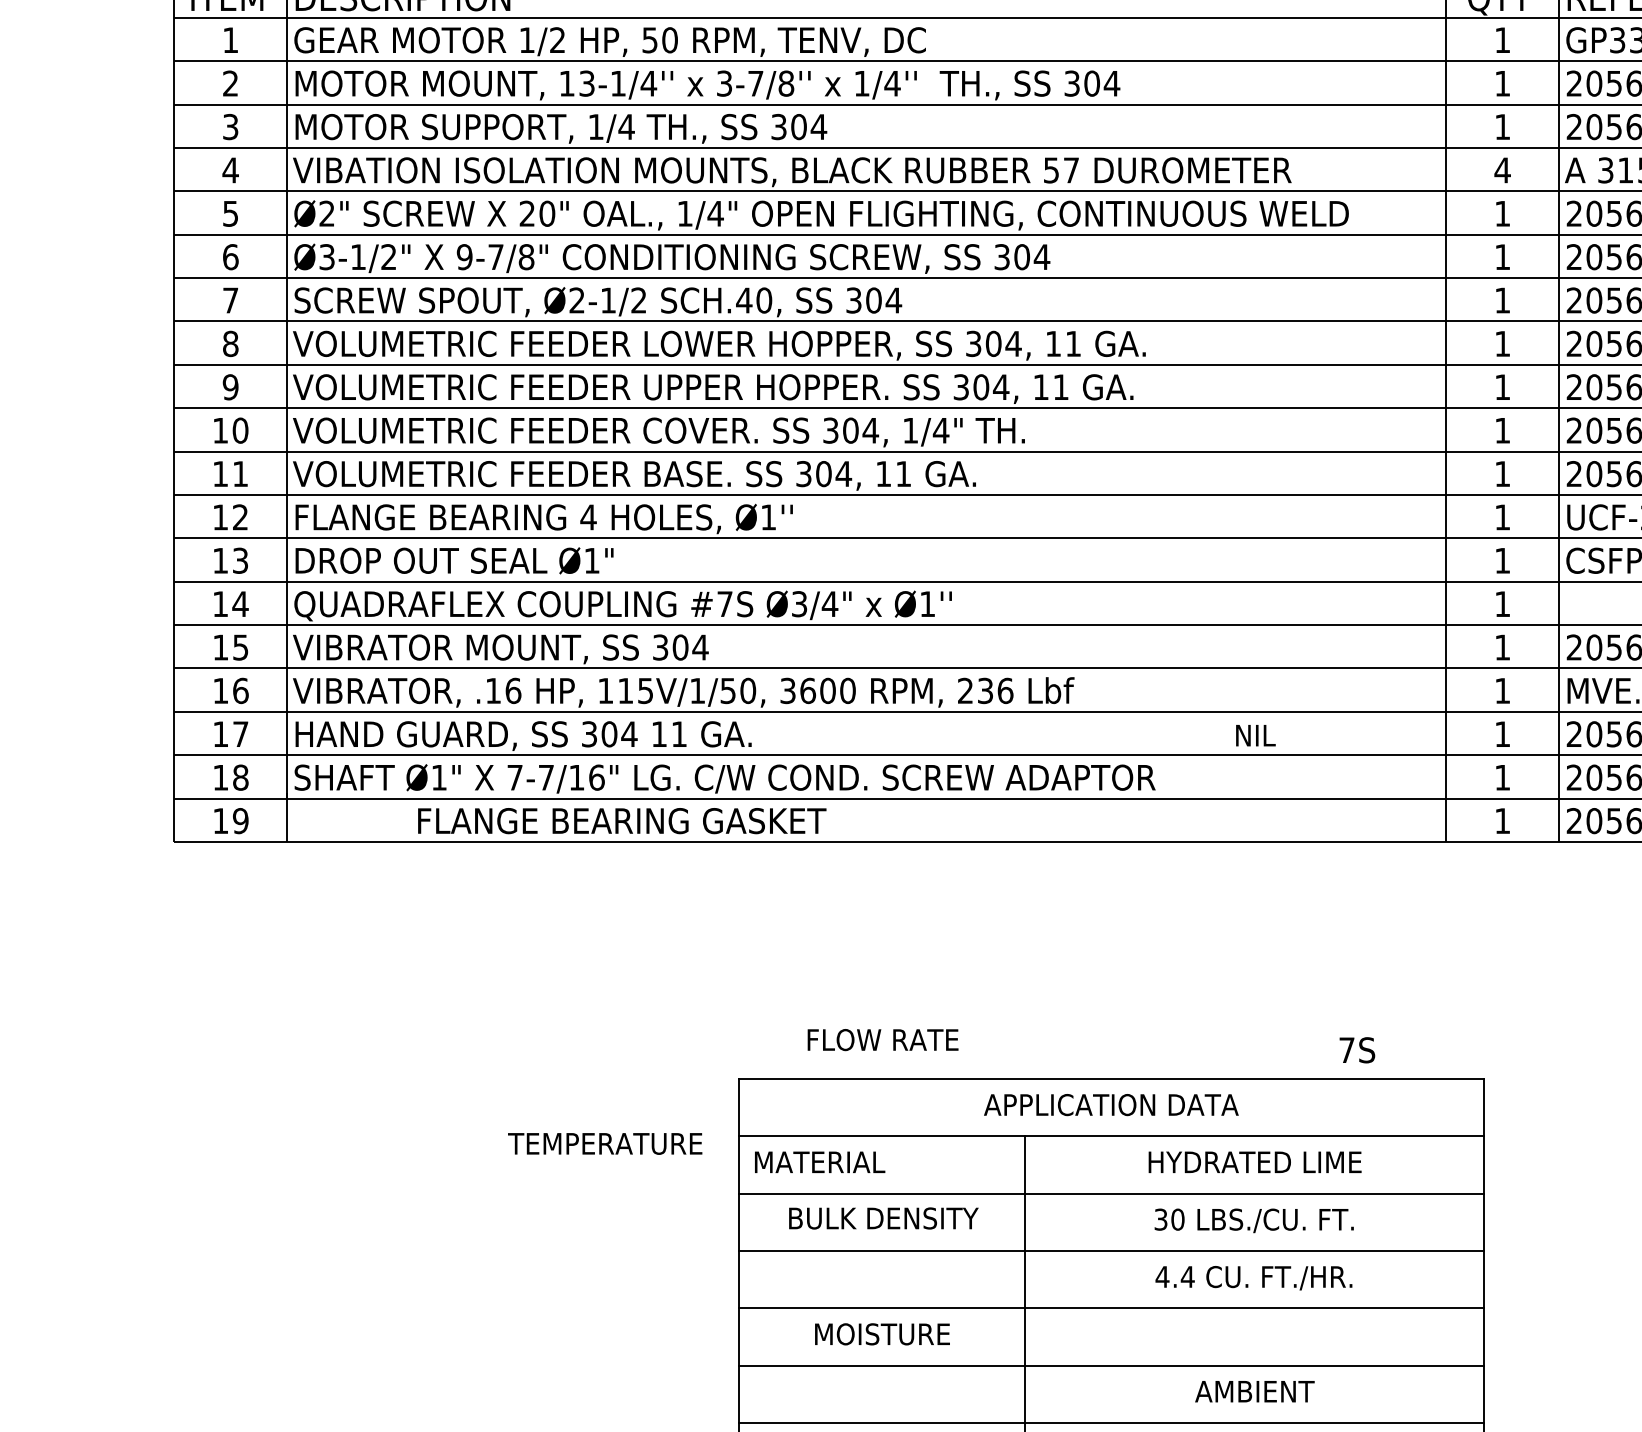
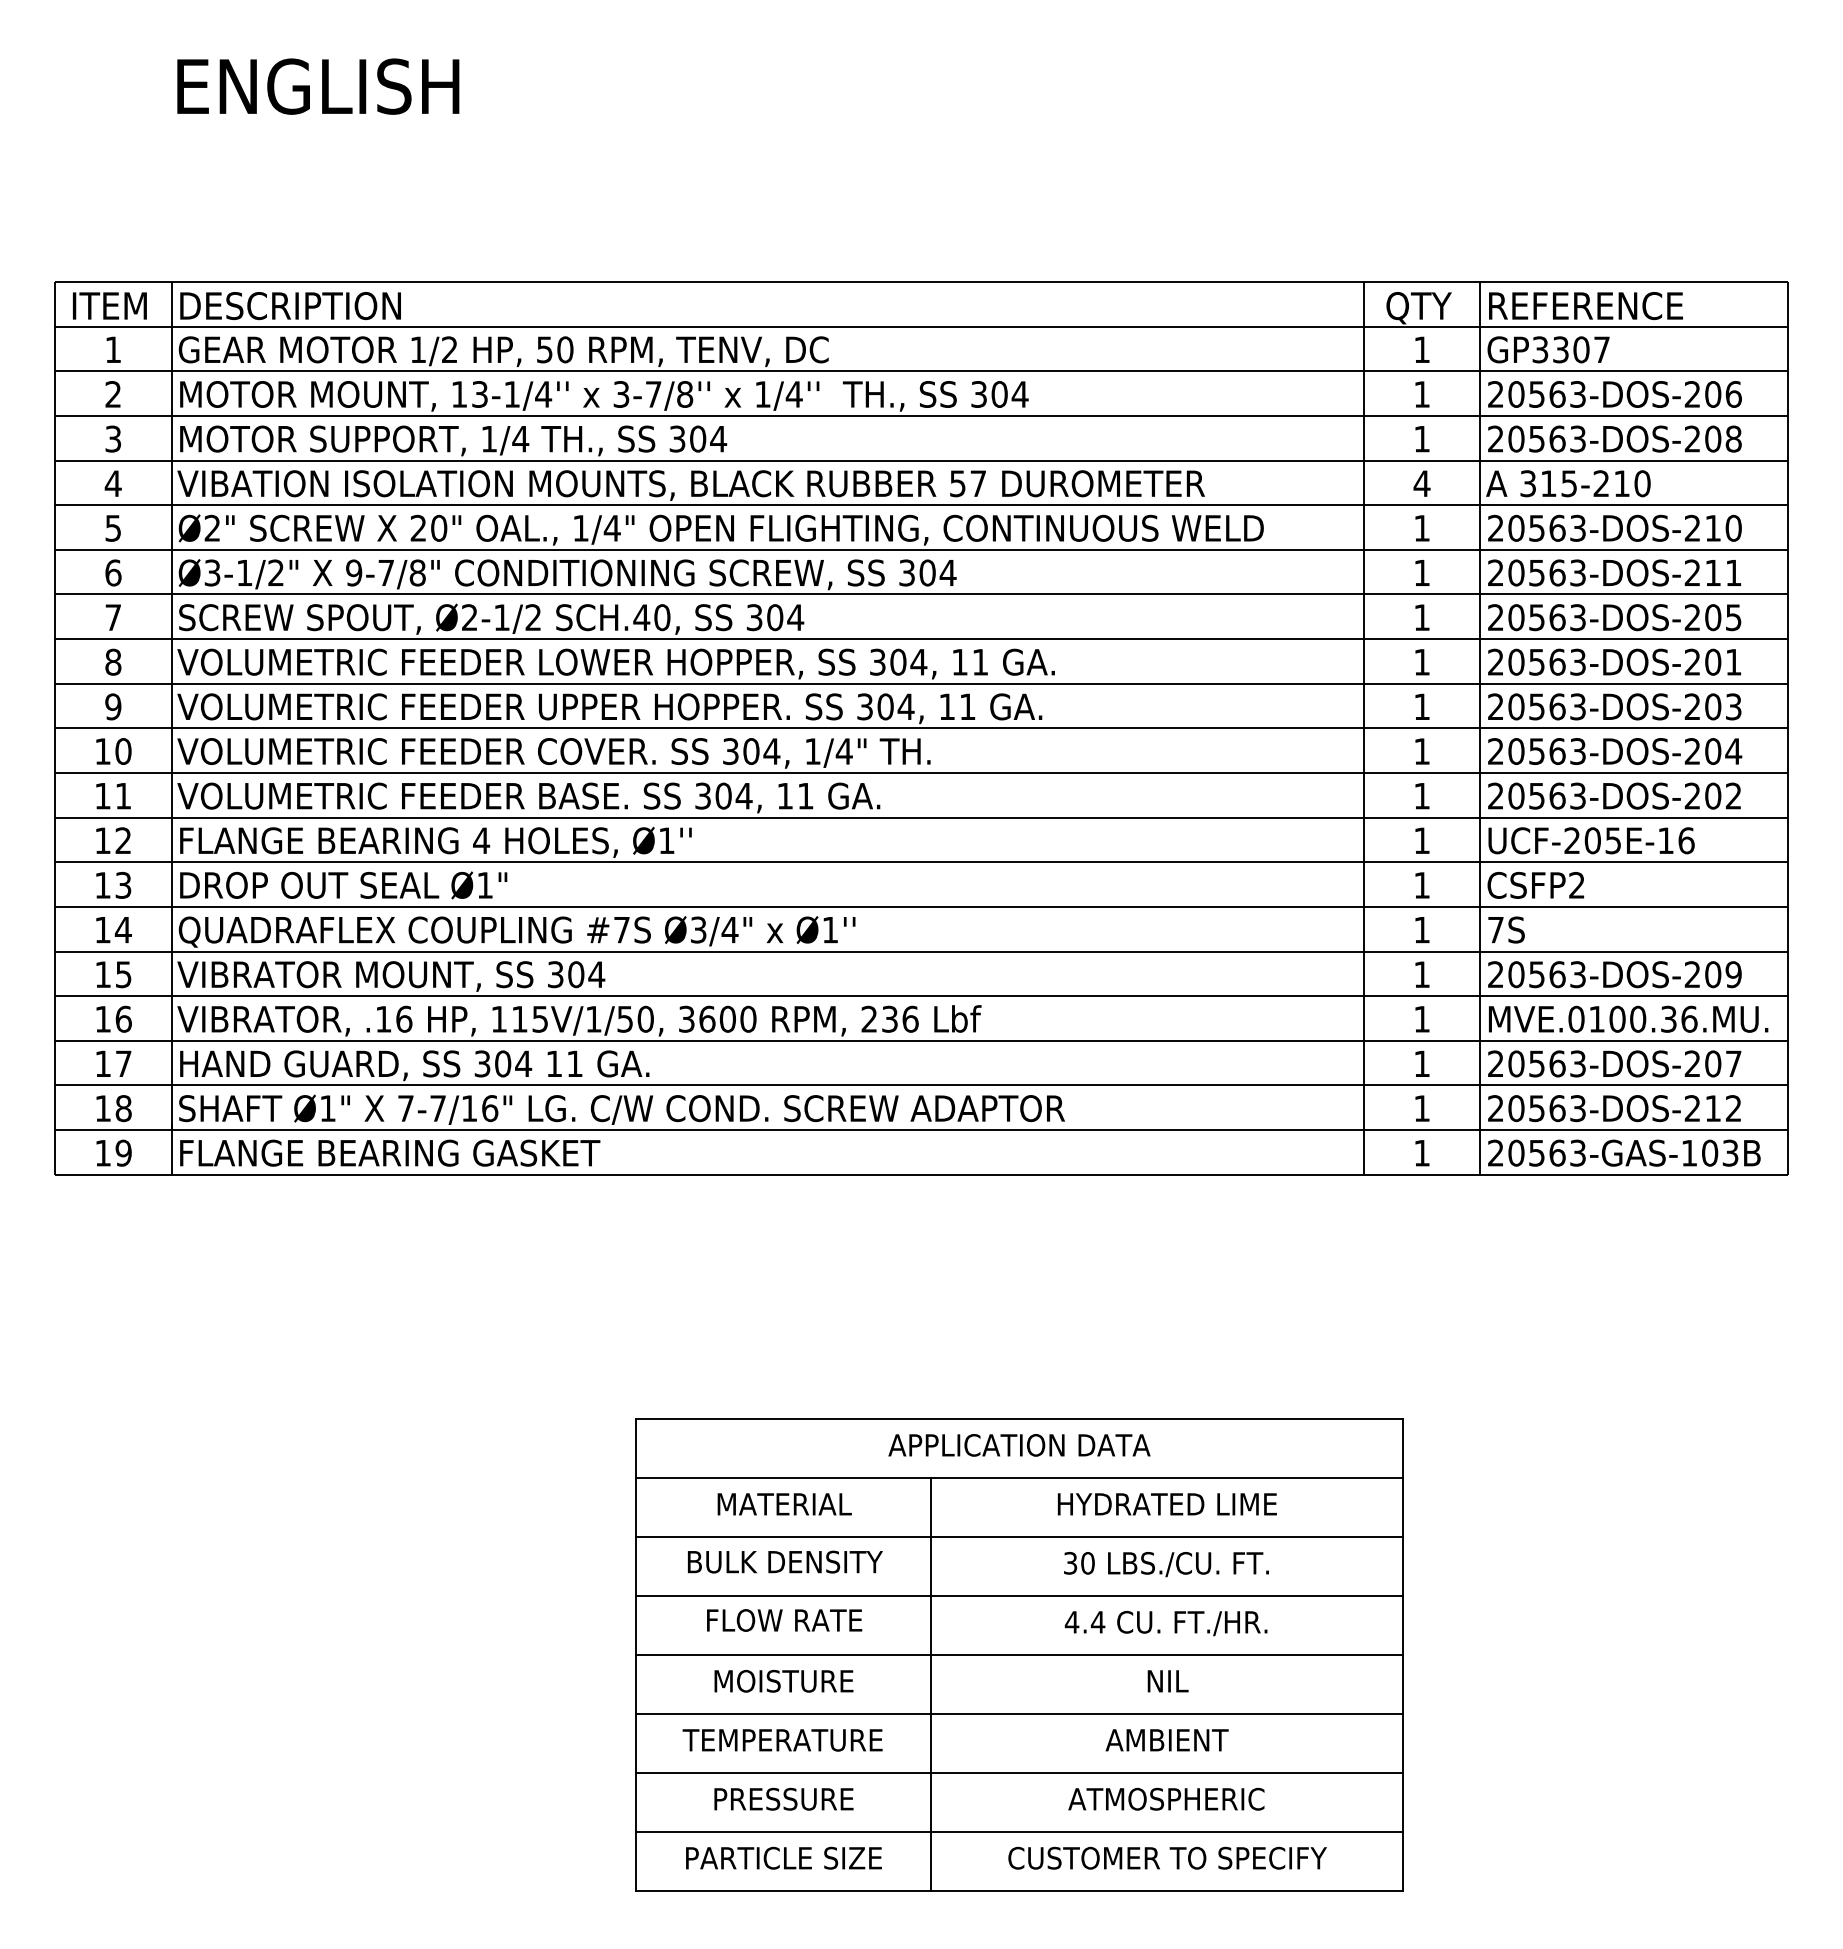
text: (1255, 735) -> (1167, 1681), moved
text: (622, 820) -> (390, 1152), moved
text: (883, 1040) -> (784, 1620), moved
text: (1357, 1049) -> (1506, 929), moved
text: (605, 1144) -> (782, 1740), moved
text: (819, 1162) -> (784, 1504), moved

